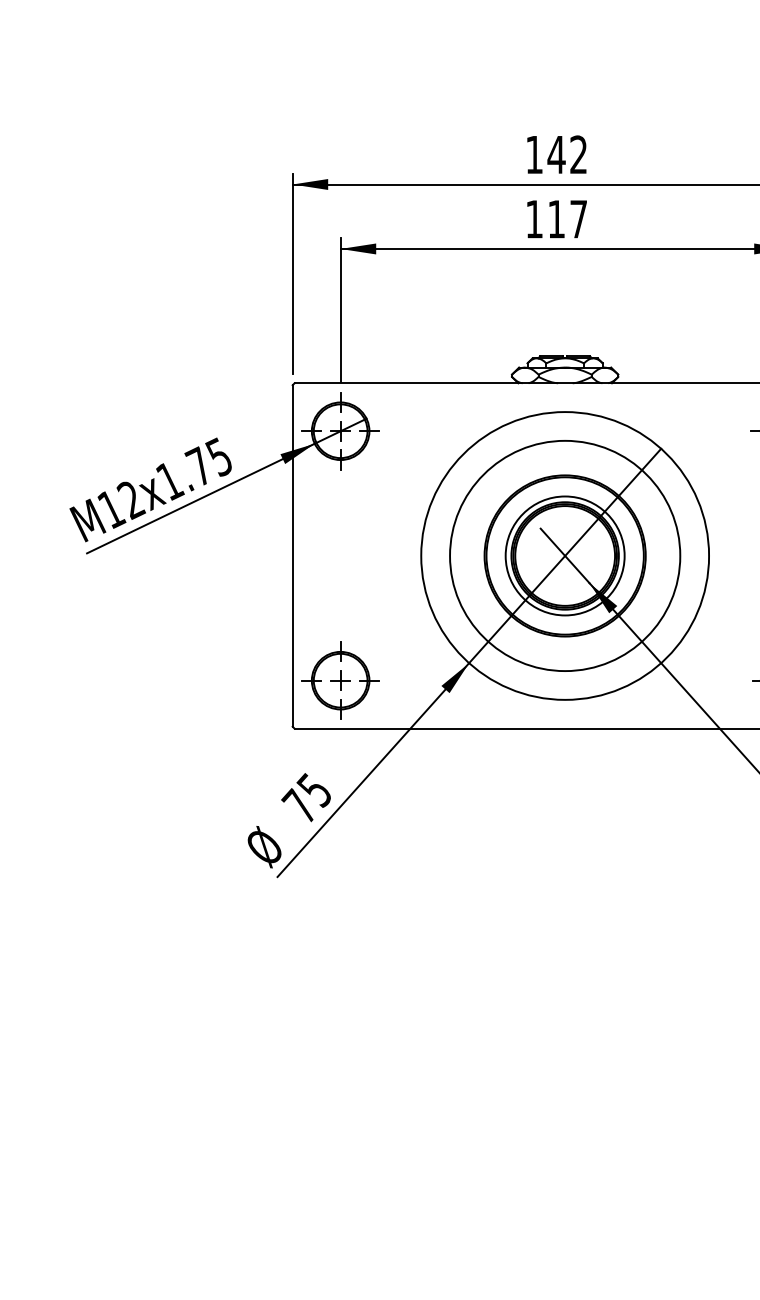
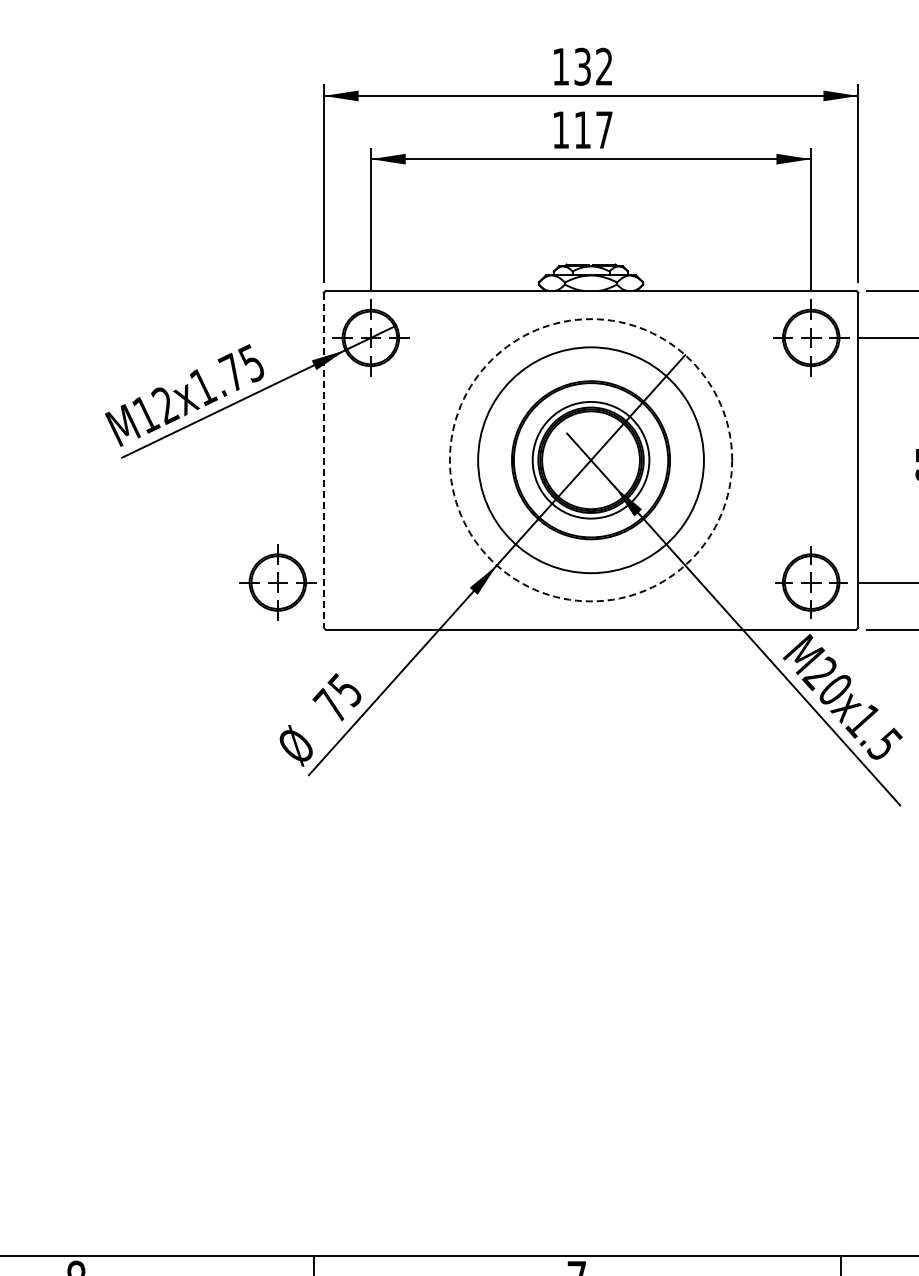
text: (556, 154) -> (582, 66), 142 -> 132
line: (292, 556) -> (323, 460), solid -> dashed
circle: (564, 556) -> (590, 460), solid -> dashed
part: (340, 680) -> (277, 582), moved

